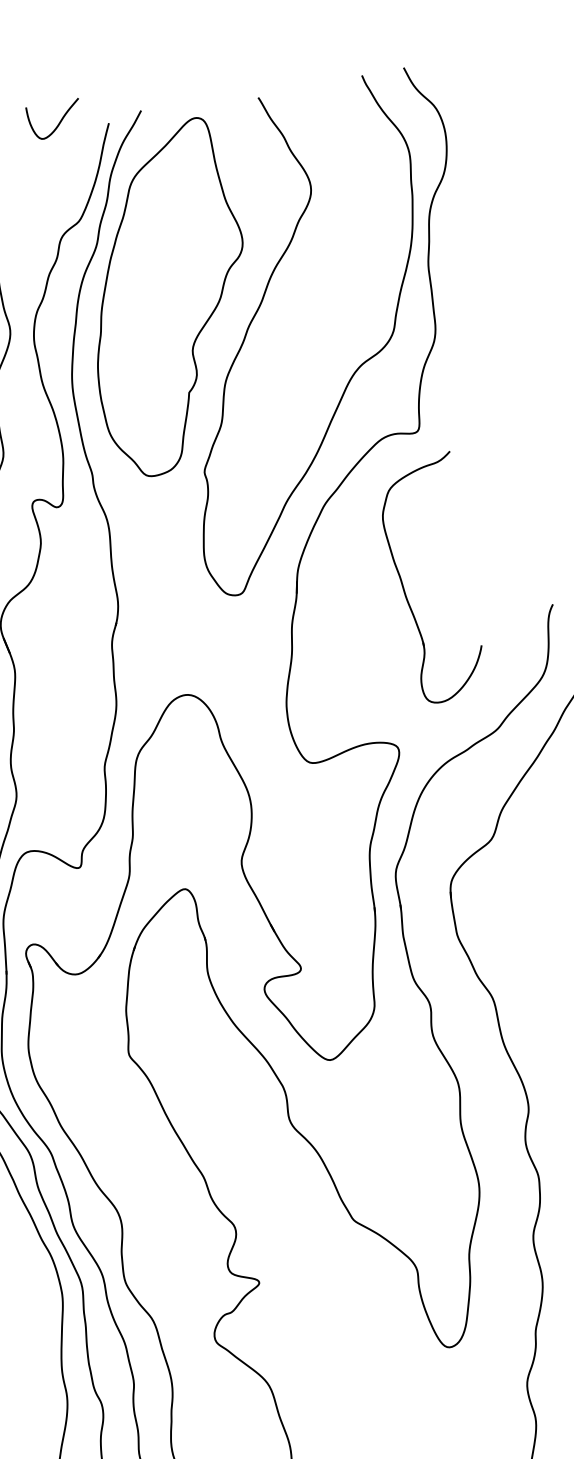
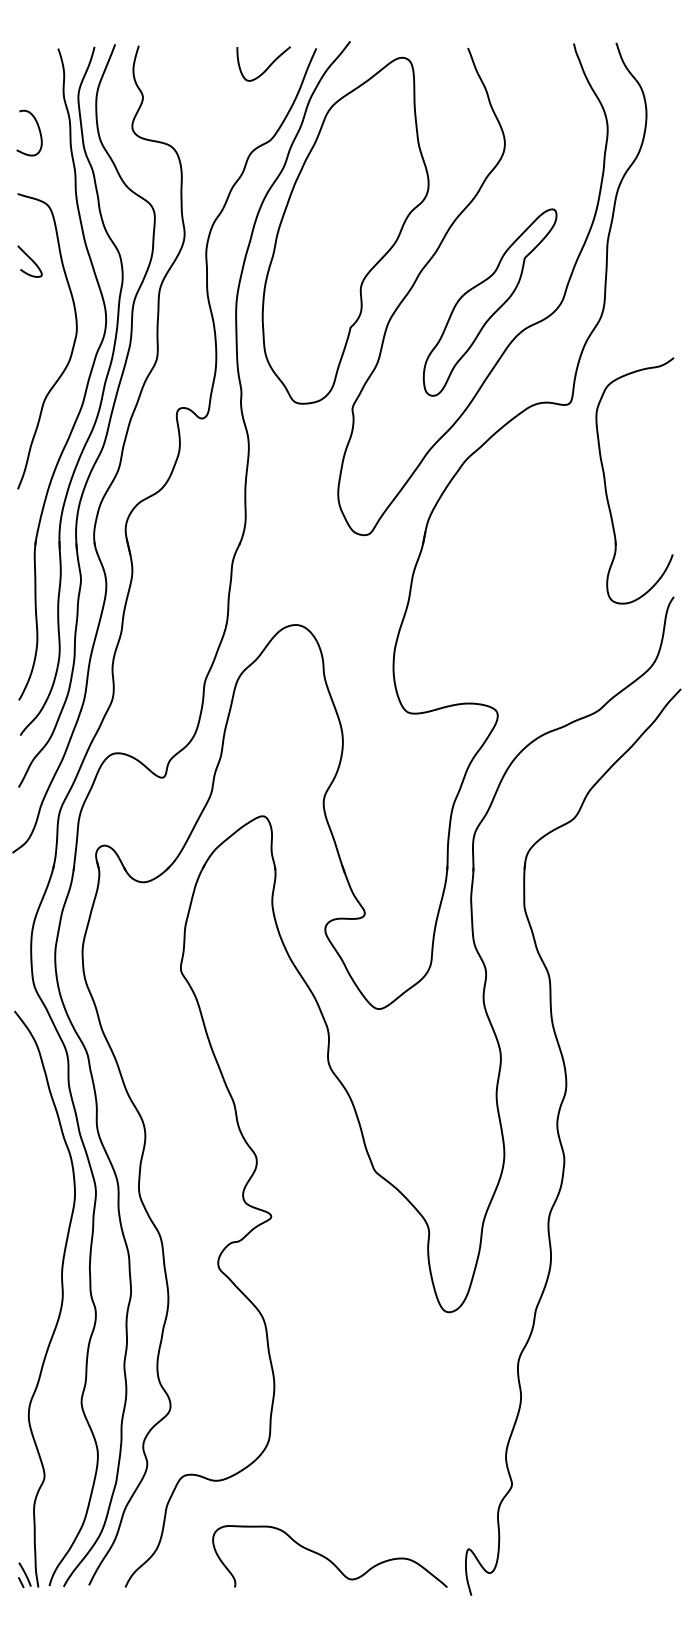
curve: (59, 122) -> (267, 67), moved
part: (321, 344) -> (489, 302), added
part: (404, 587) -> (606, 484), moved

